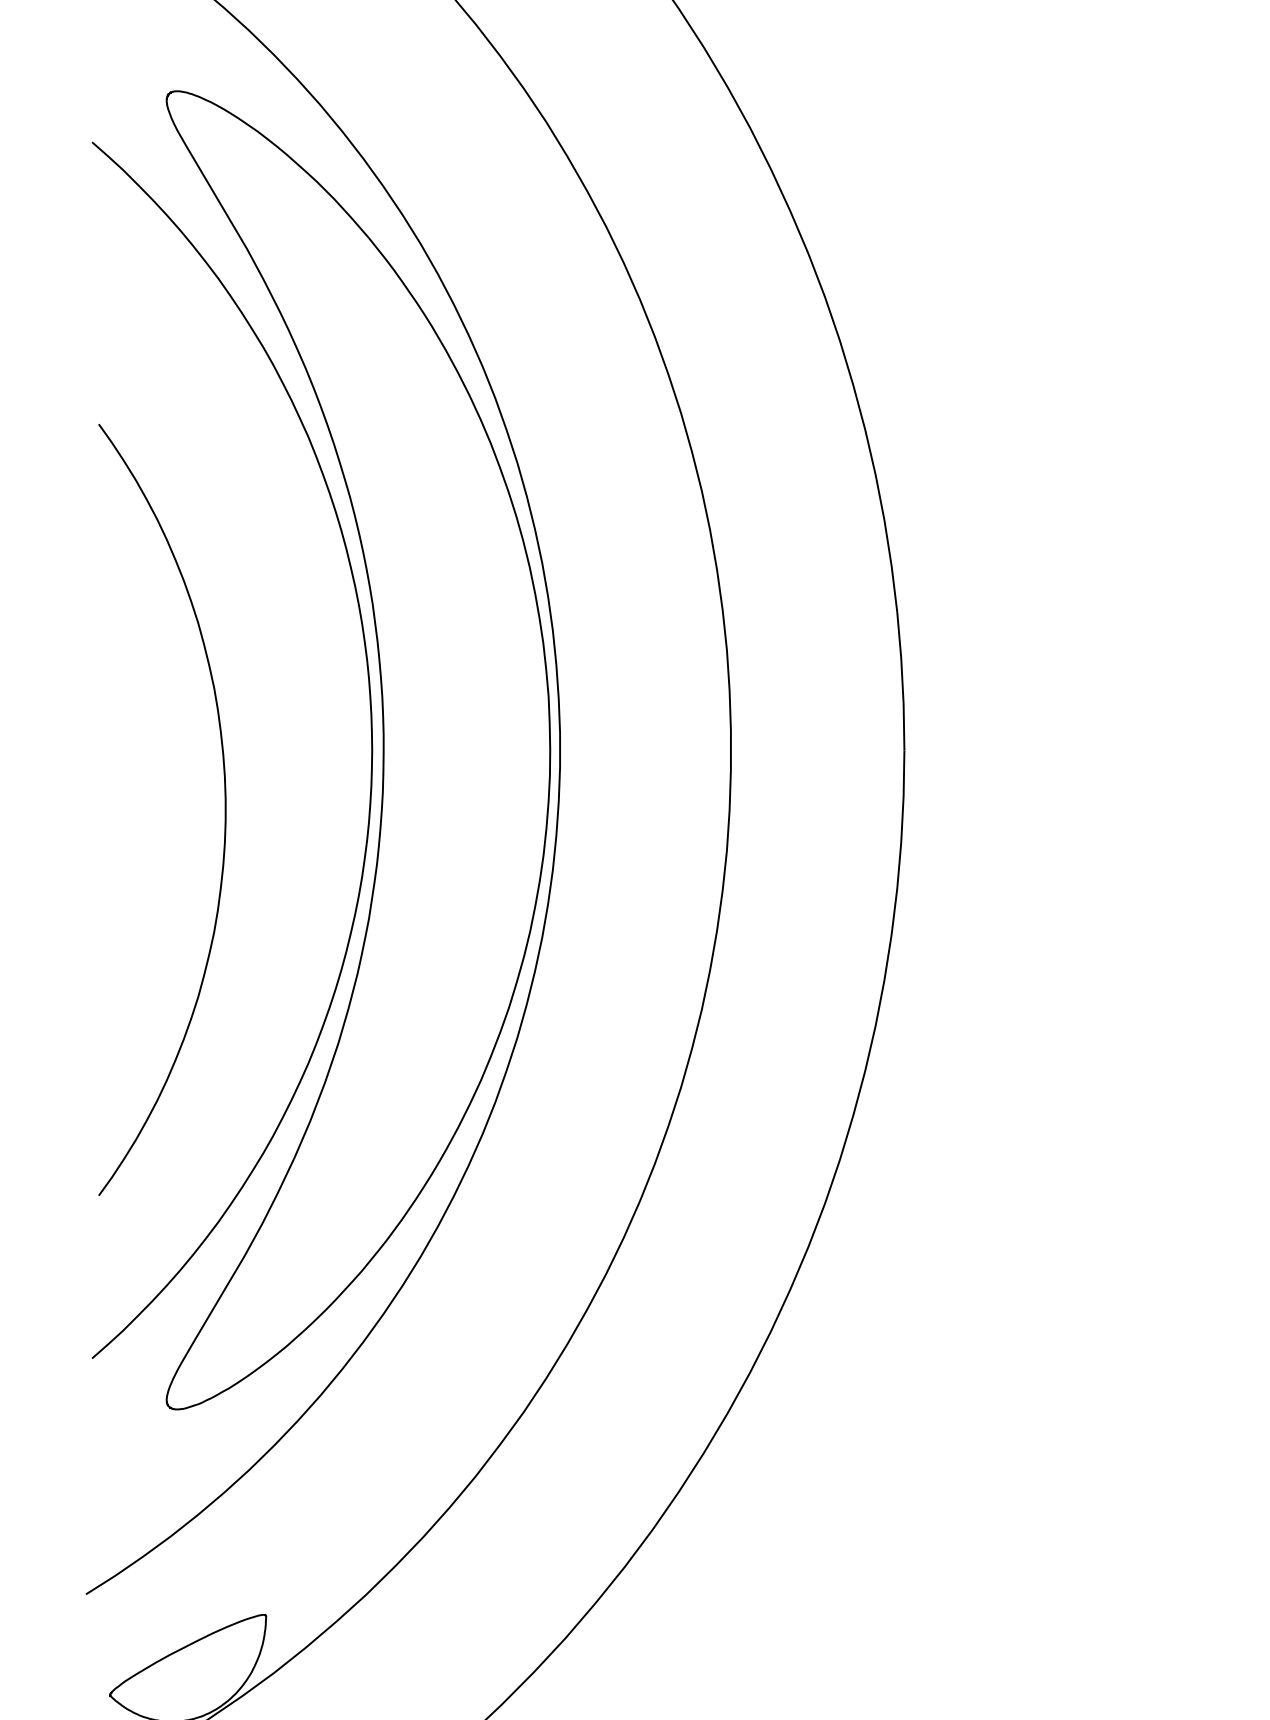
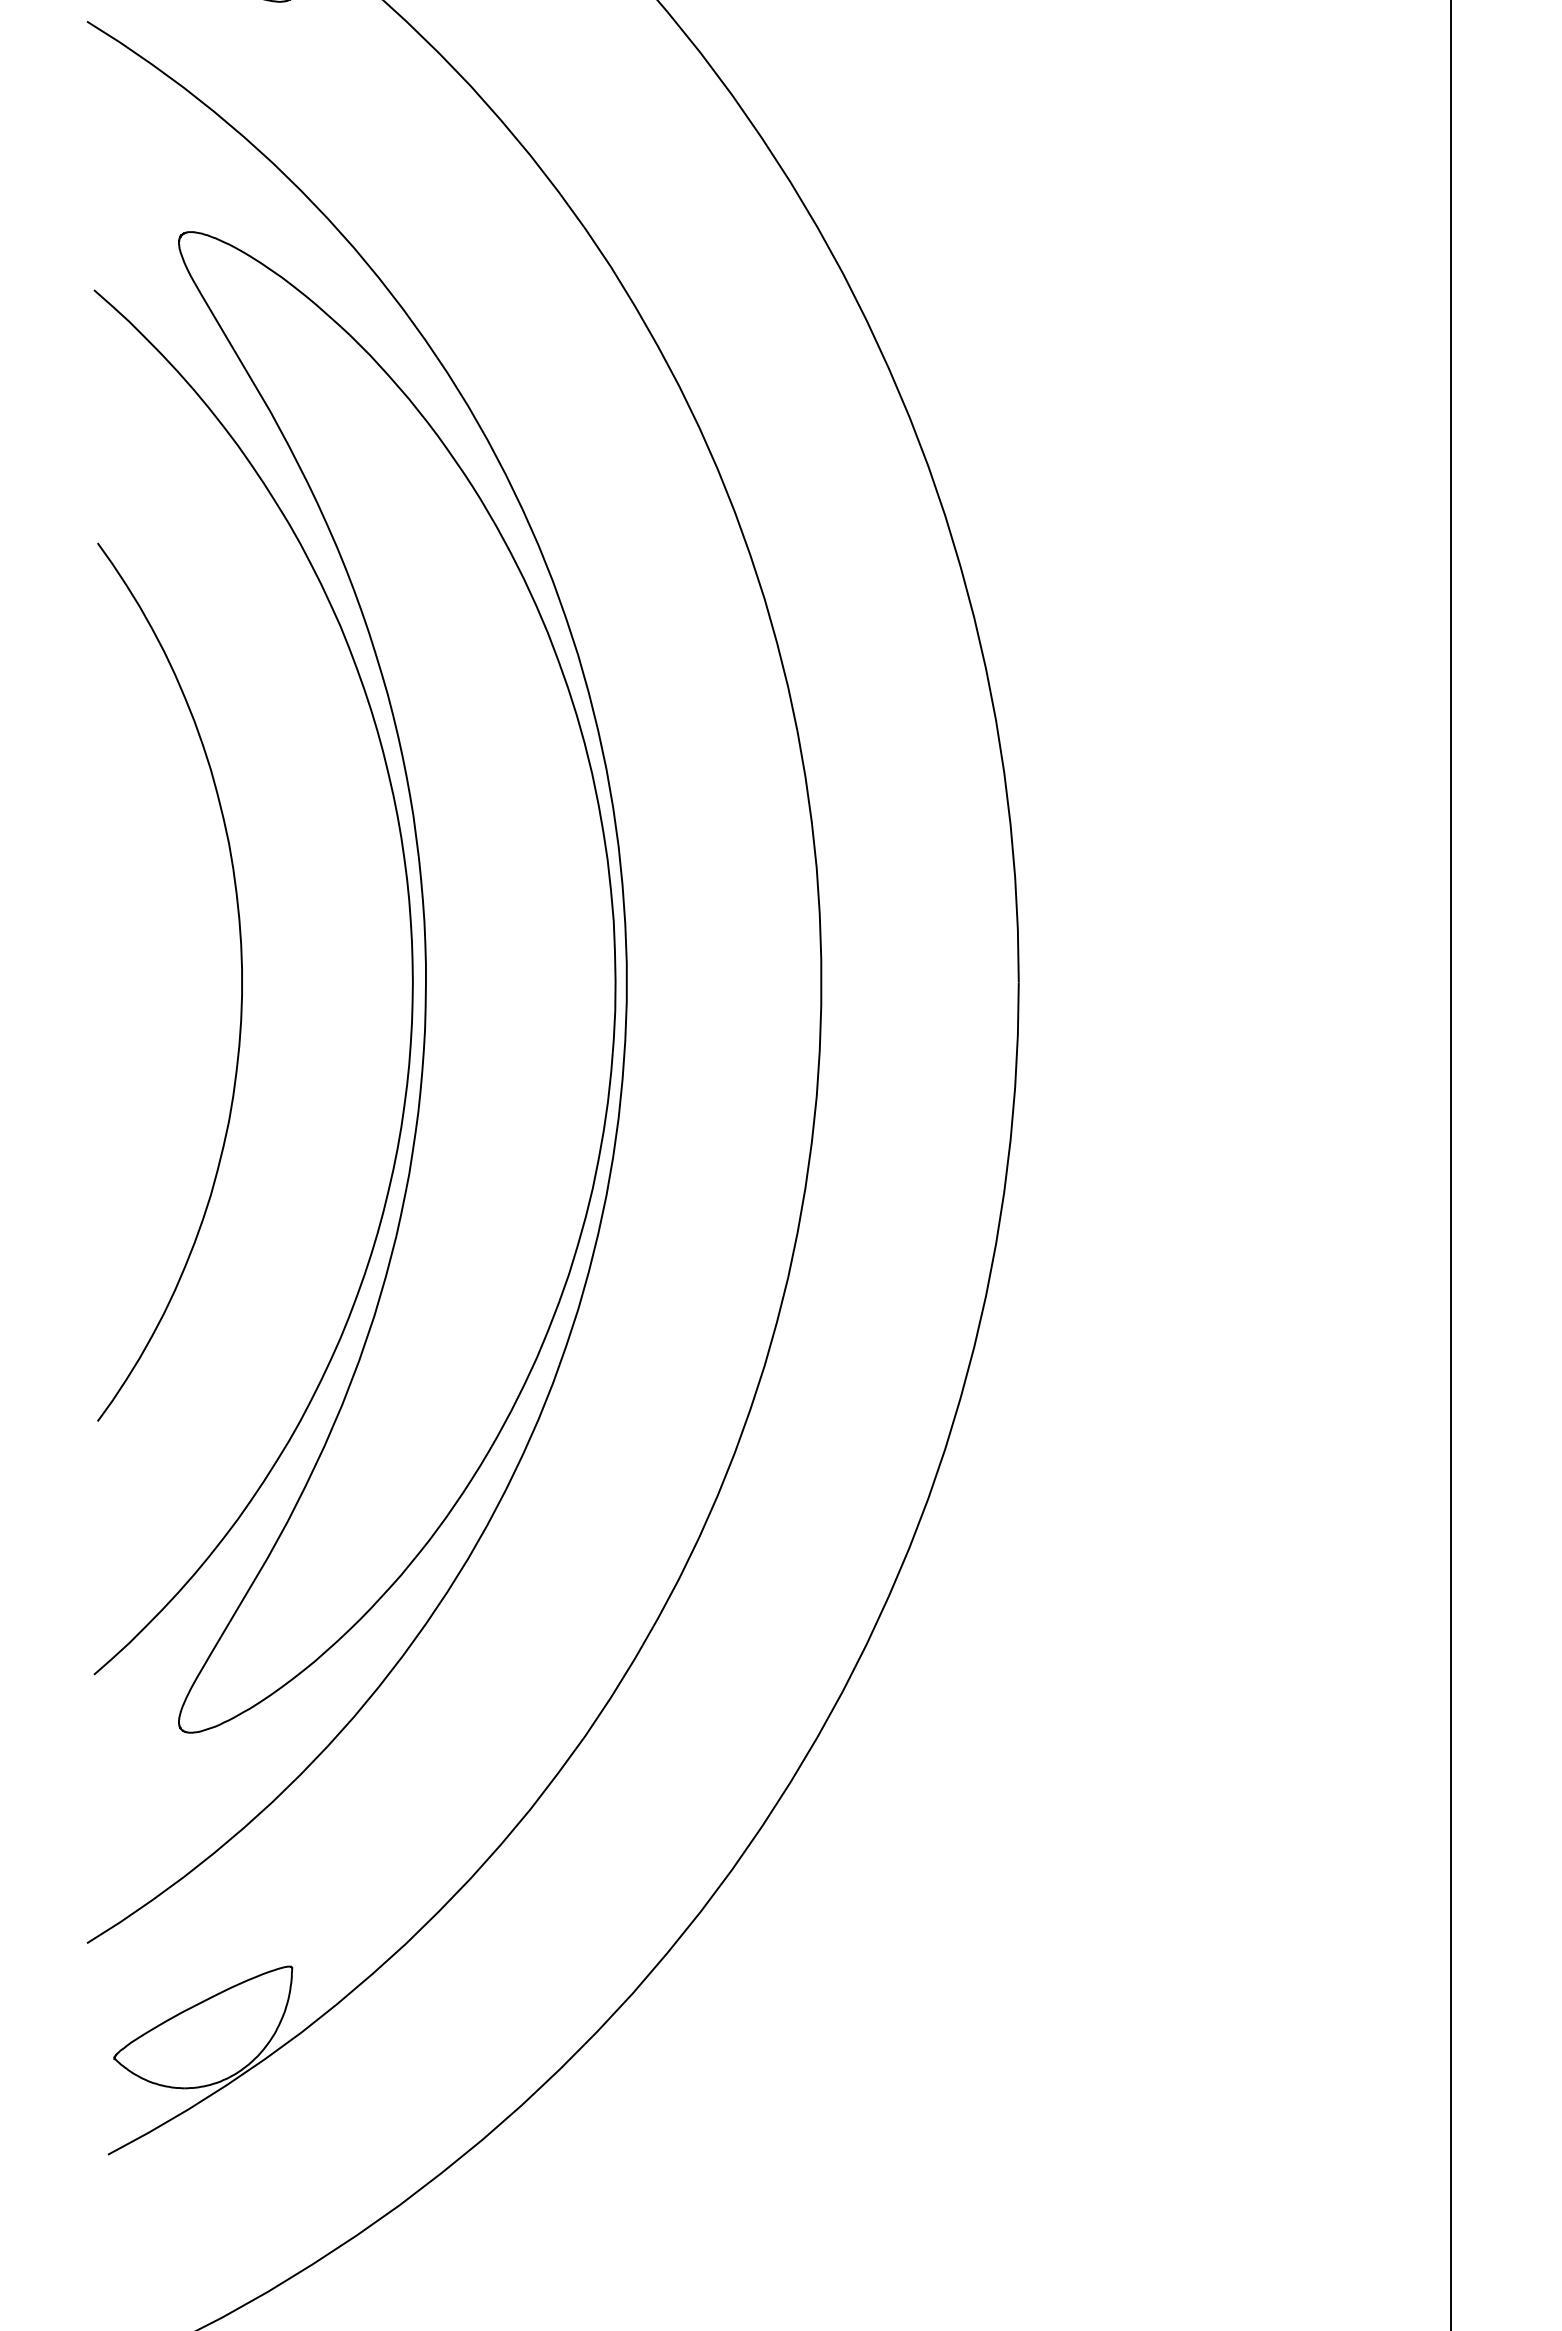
curve: (225, 809) -> (241, 981), moved

